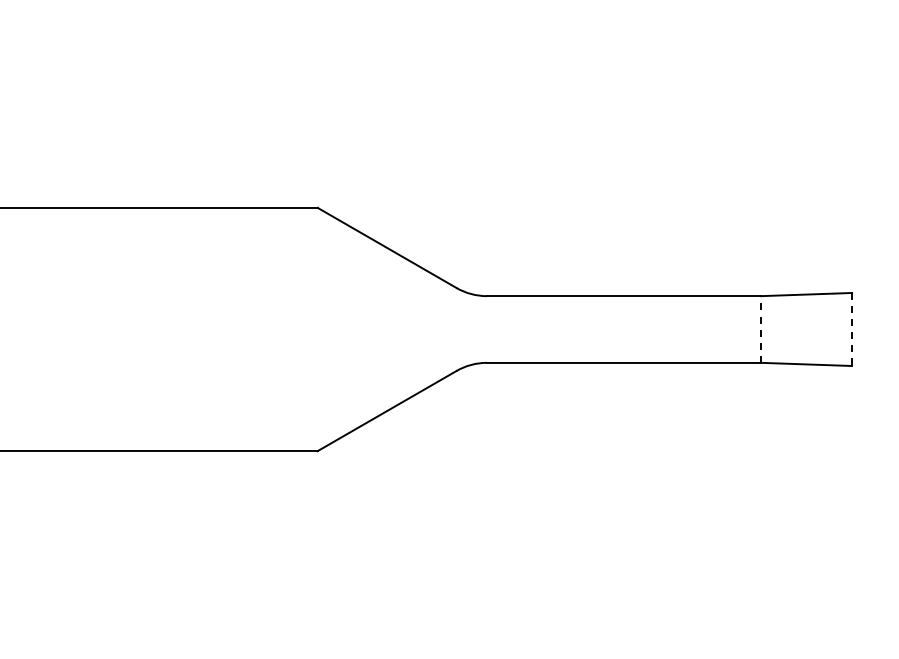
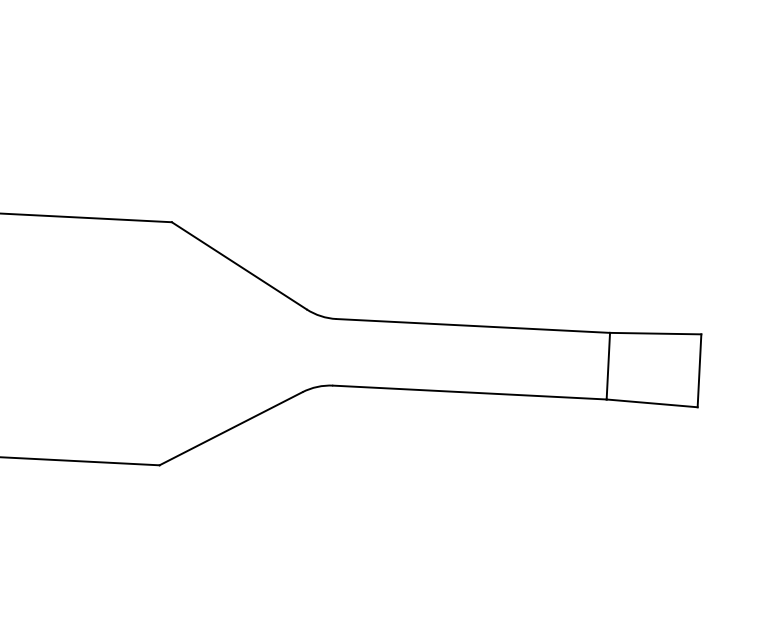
line: (760, 329) -> (608, 366), dashed -> solid
line: (852, 329) -> (699, 370), dashed -> solid

